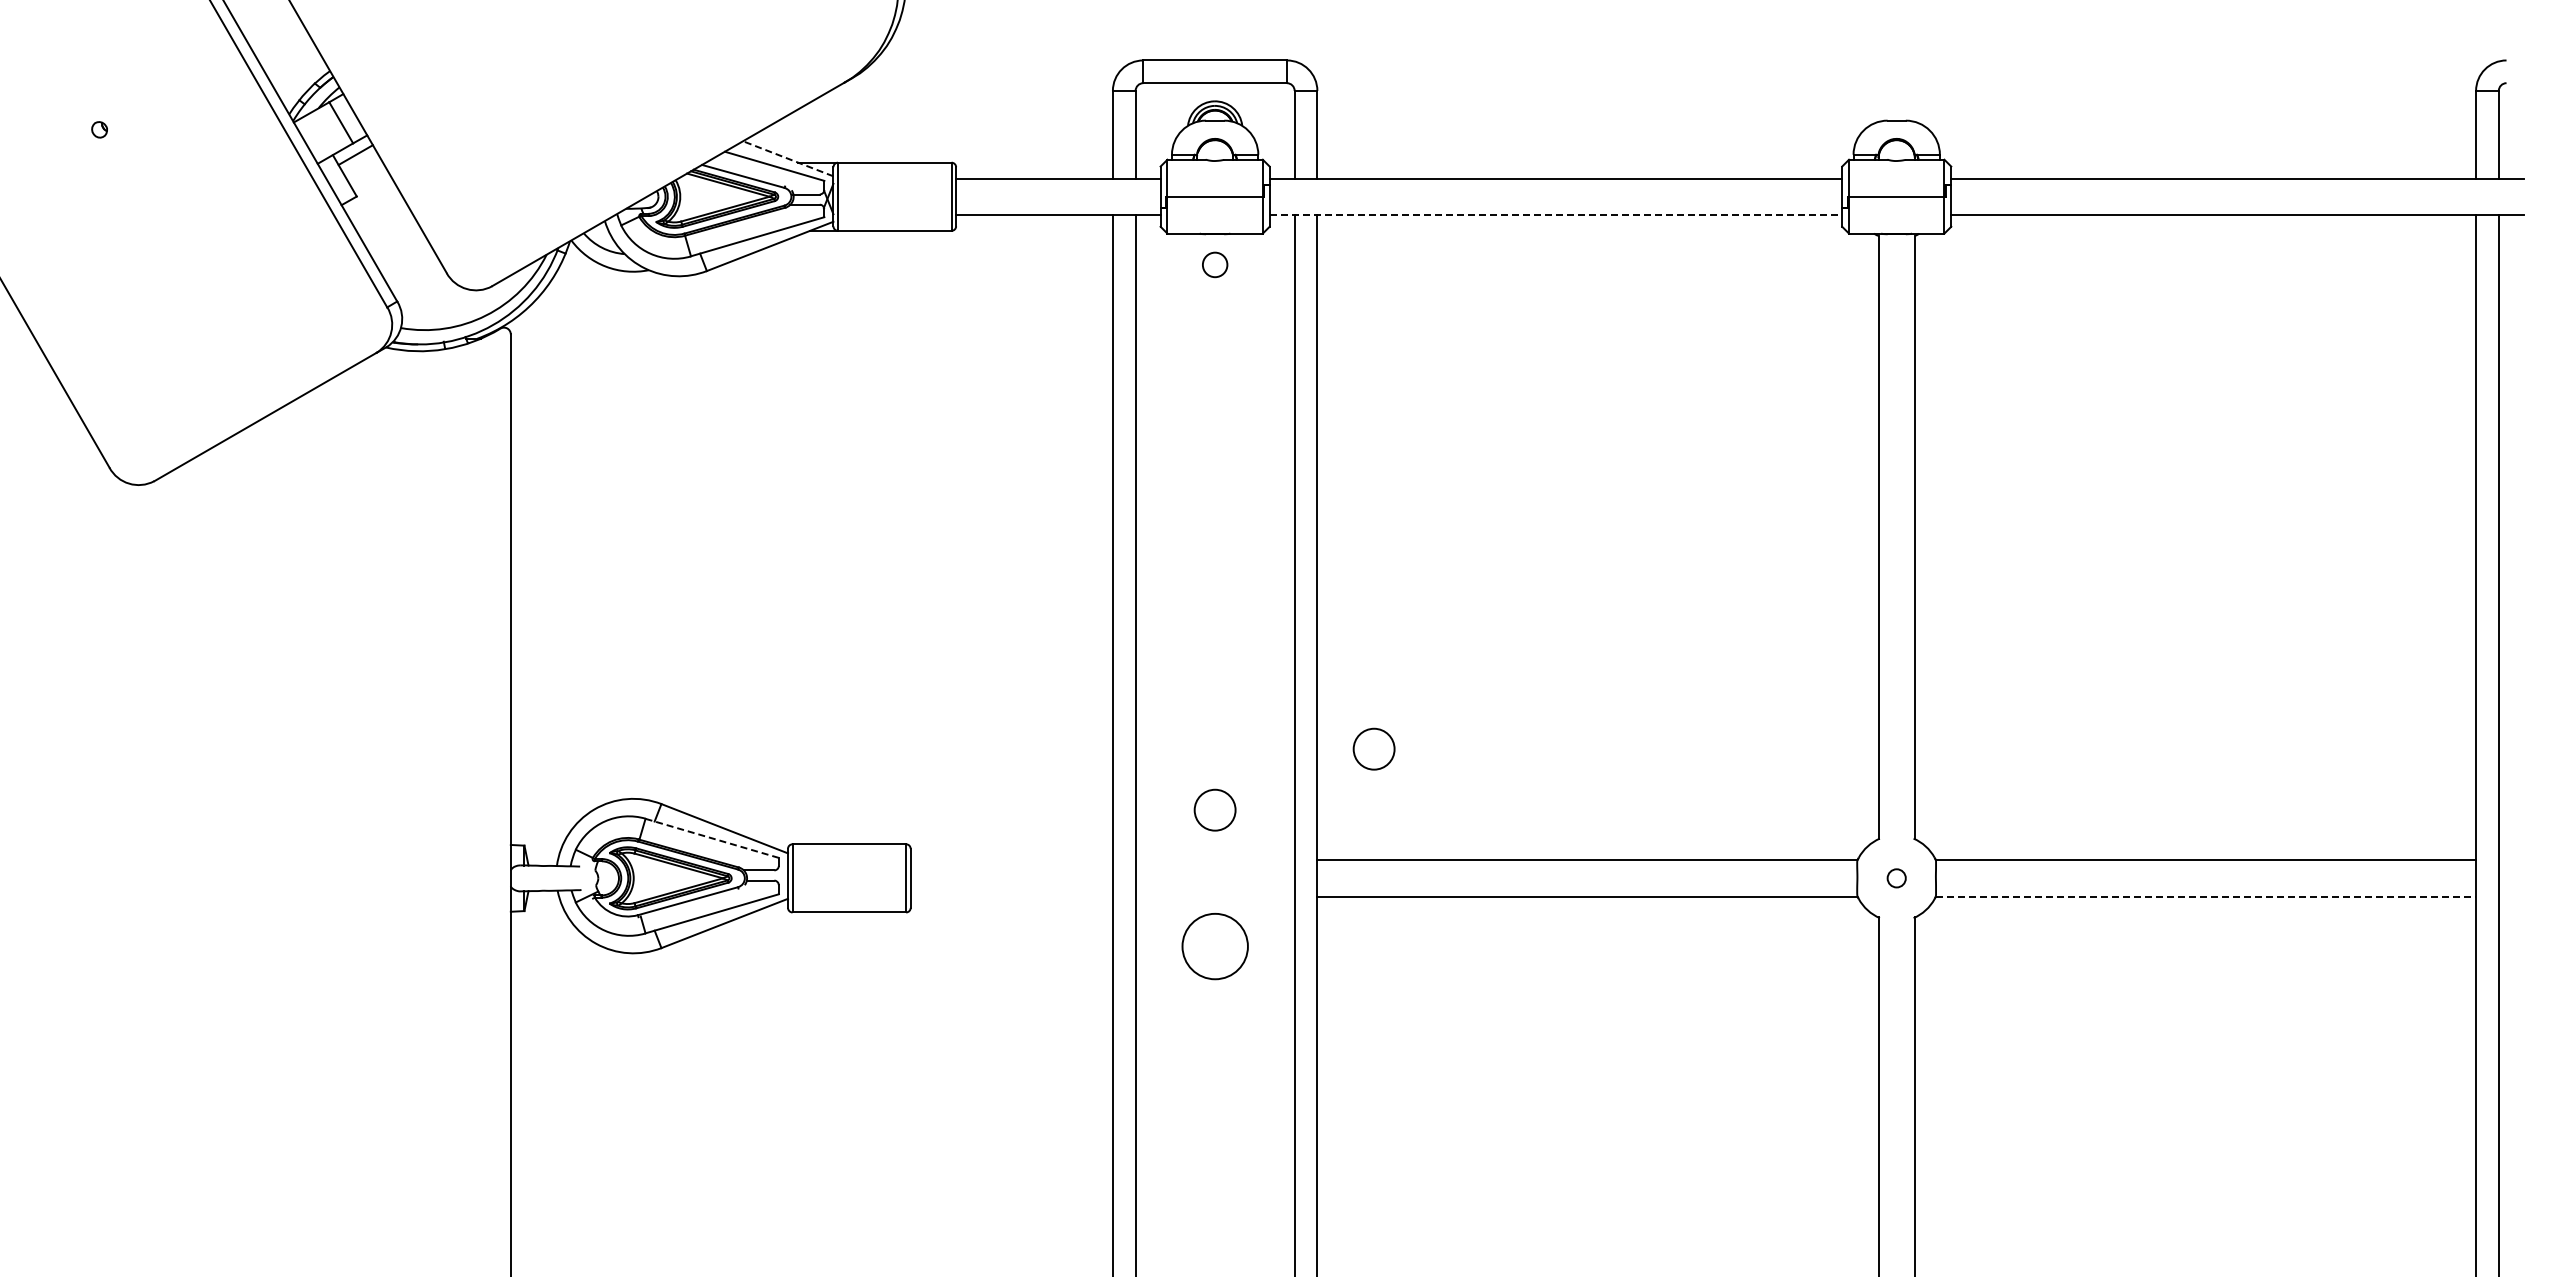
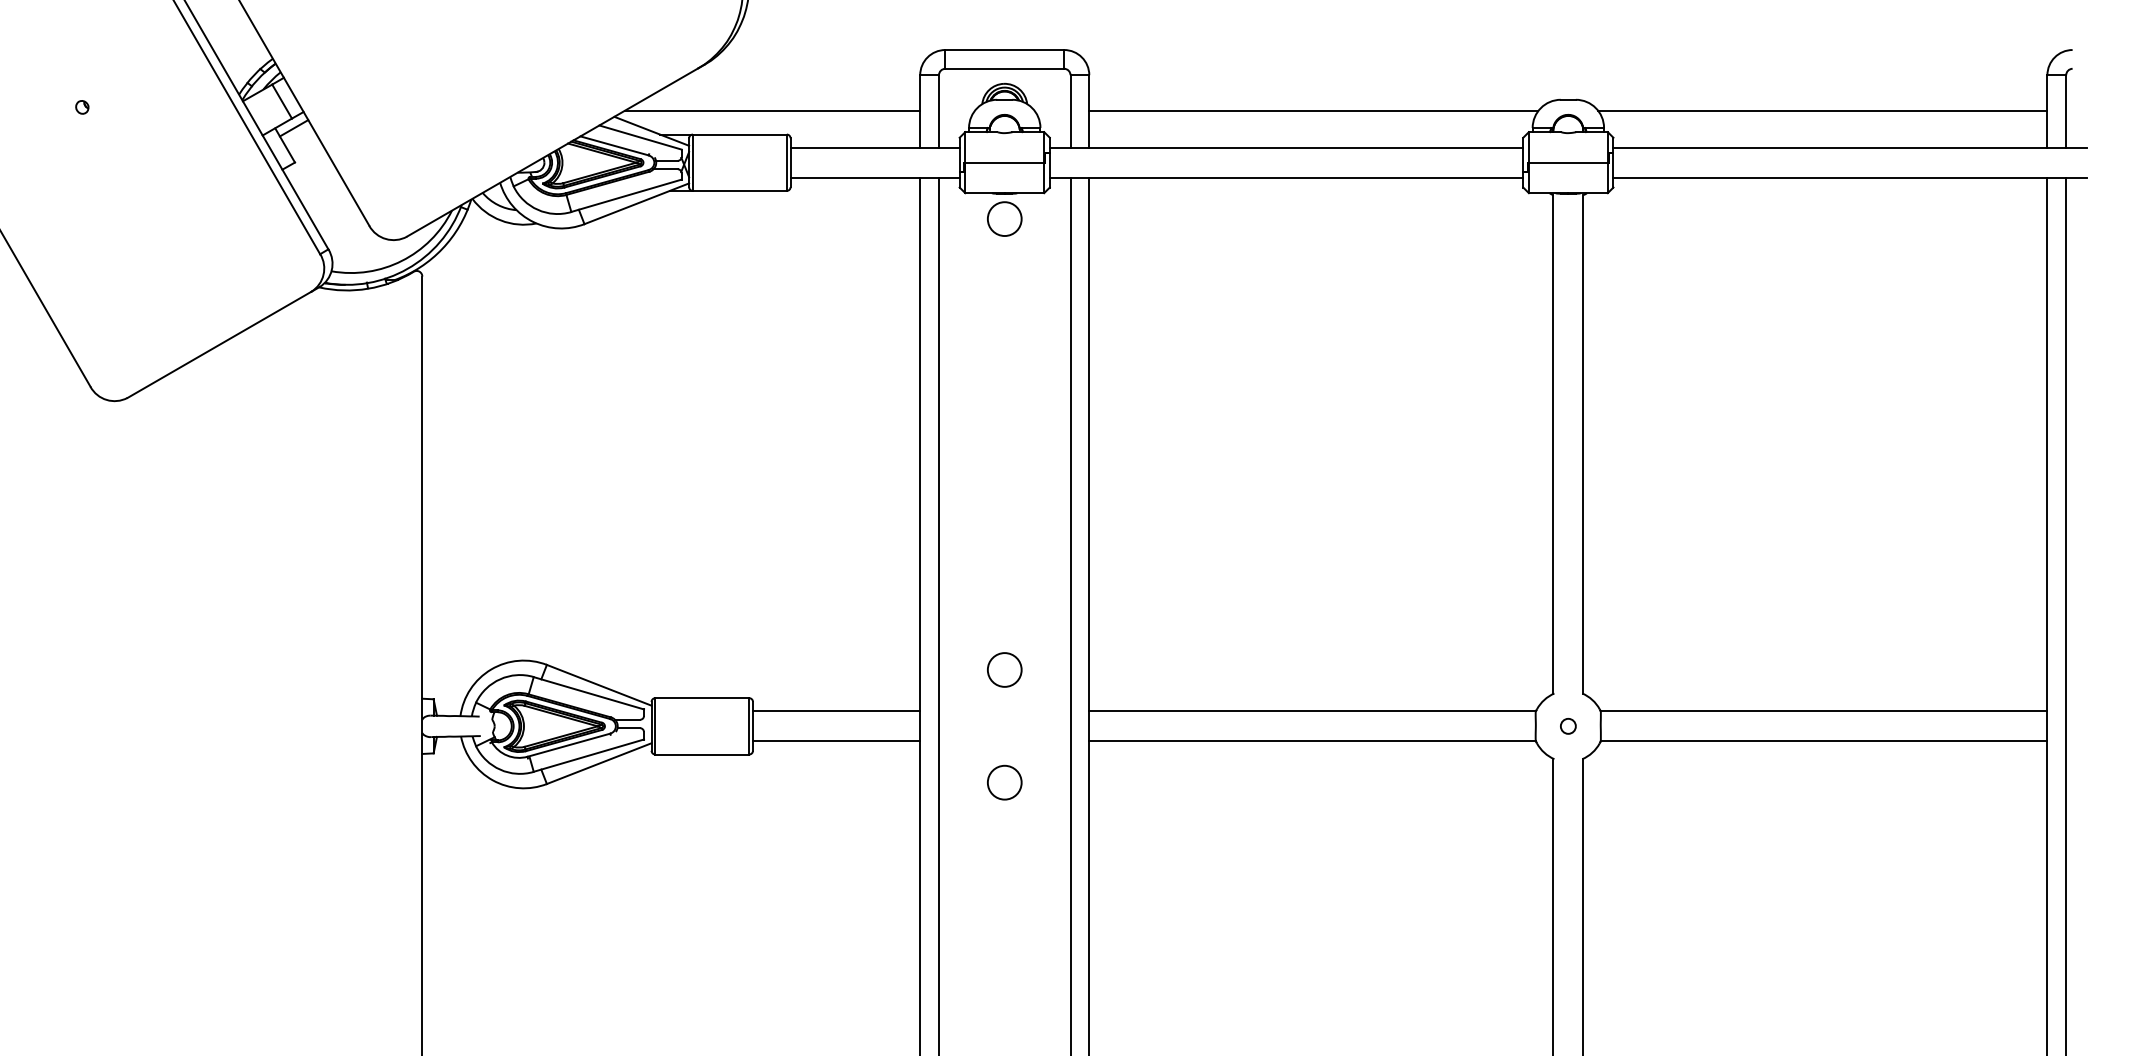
line: (933, 134) -> (771, 111), added
line: (1588, 134) -> (1313, 111), added
line: (2204, 134) -> (1822, 111), added
line: (787, 158) -> (651, 131), dashed -> solid
line: (1556, 214) -> (1287, 177), dashed -> solid
circle: (1214, 264) -> (1004, 218), size x1.67
circle: (1373, 748) -> (1135, 618), removed
line: (712, 838) -> (589, 693), dashed -> solid
line: (1011, 860) -> (836, 711), added
line: (1011, 896) -> (836, 741), added
line: (2206, 896) -> (1824, 741), dashed -> solid
circle: (1214, 946) -> (1004, 782), size x0.62

